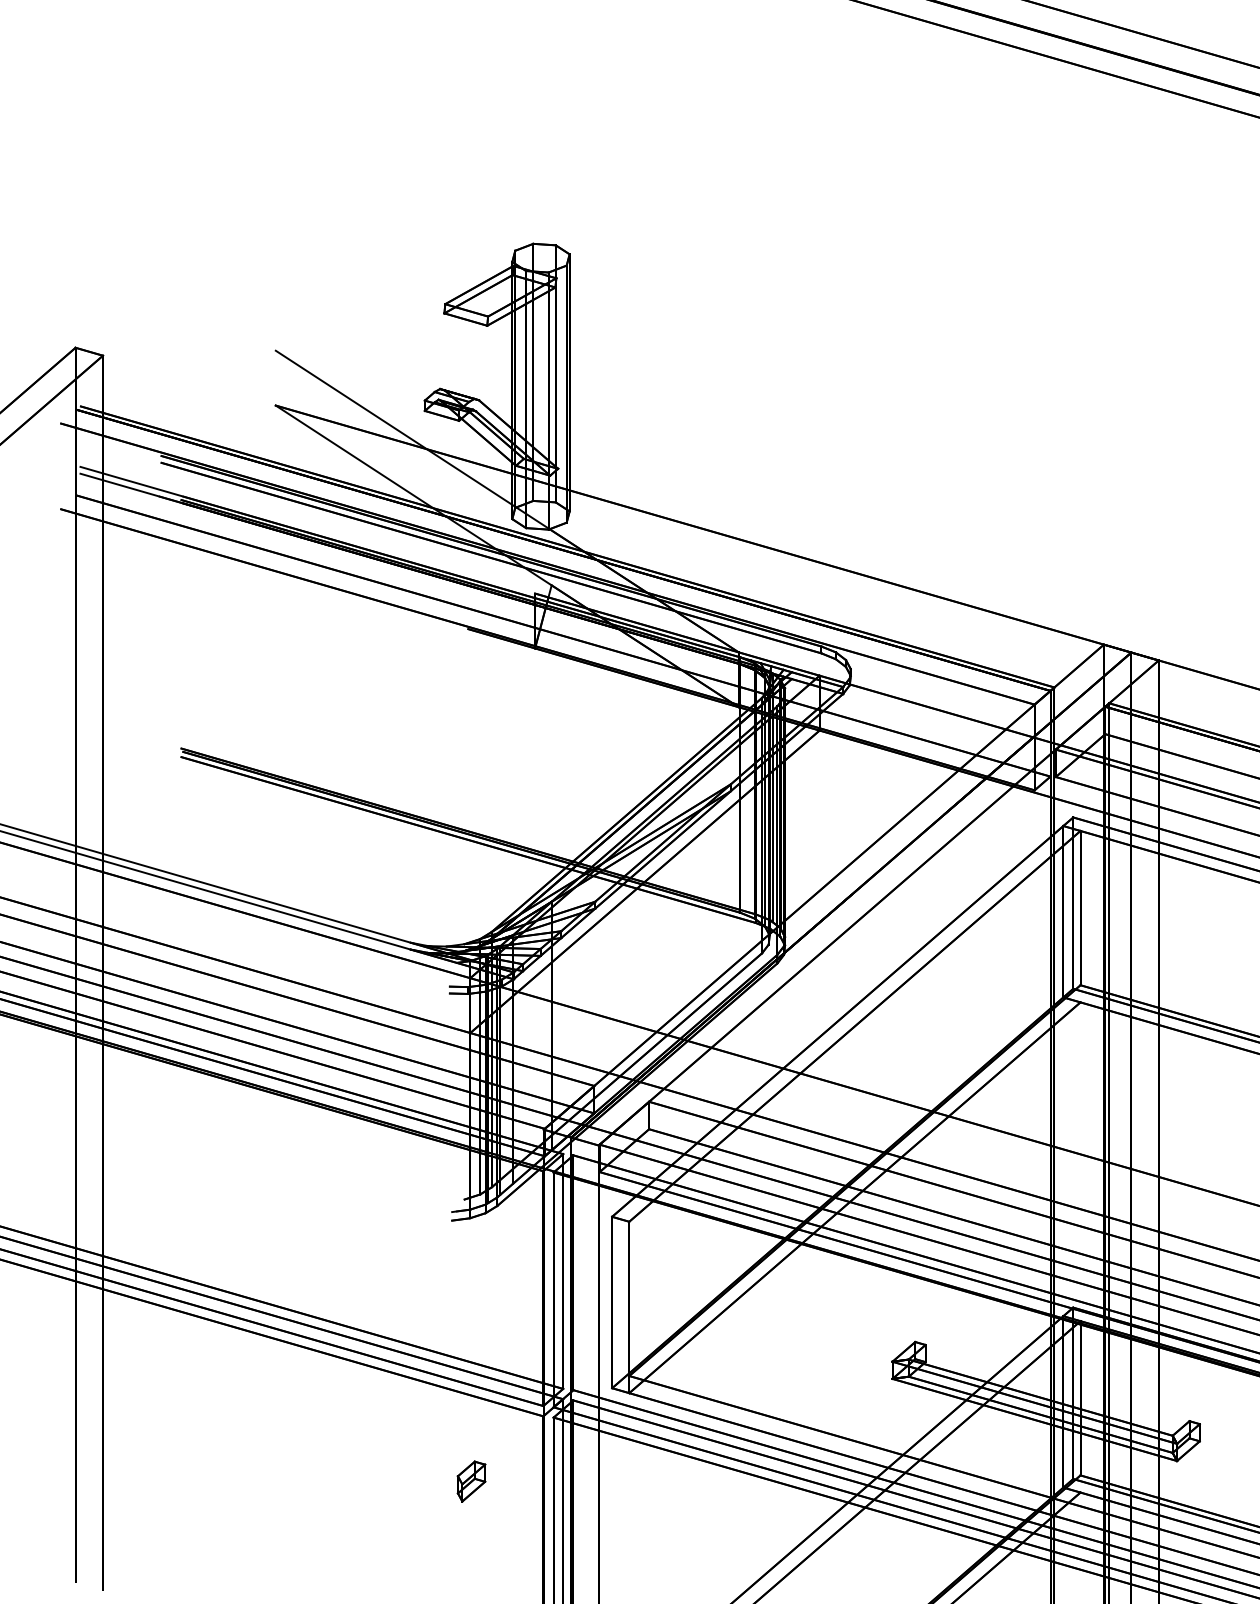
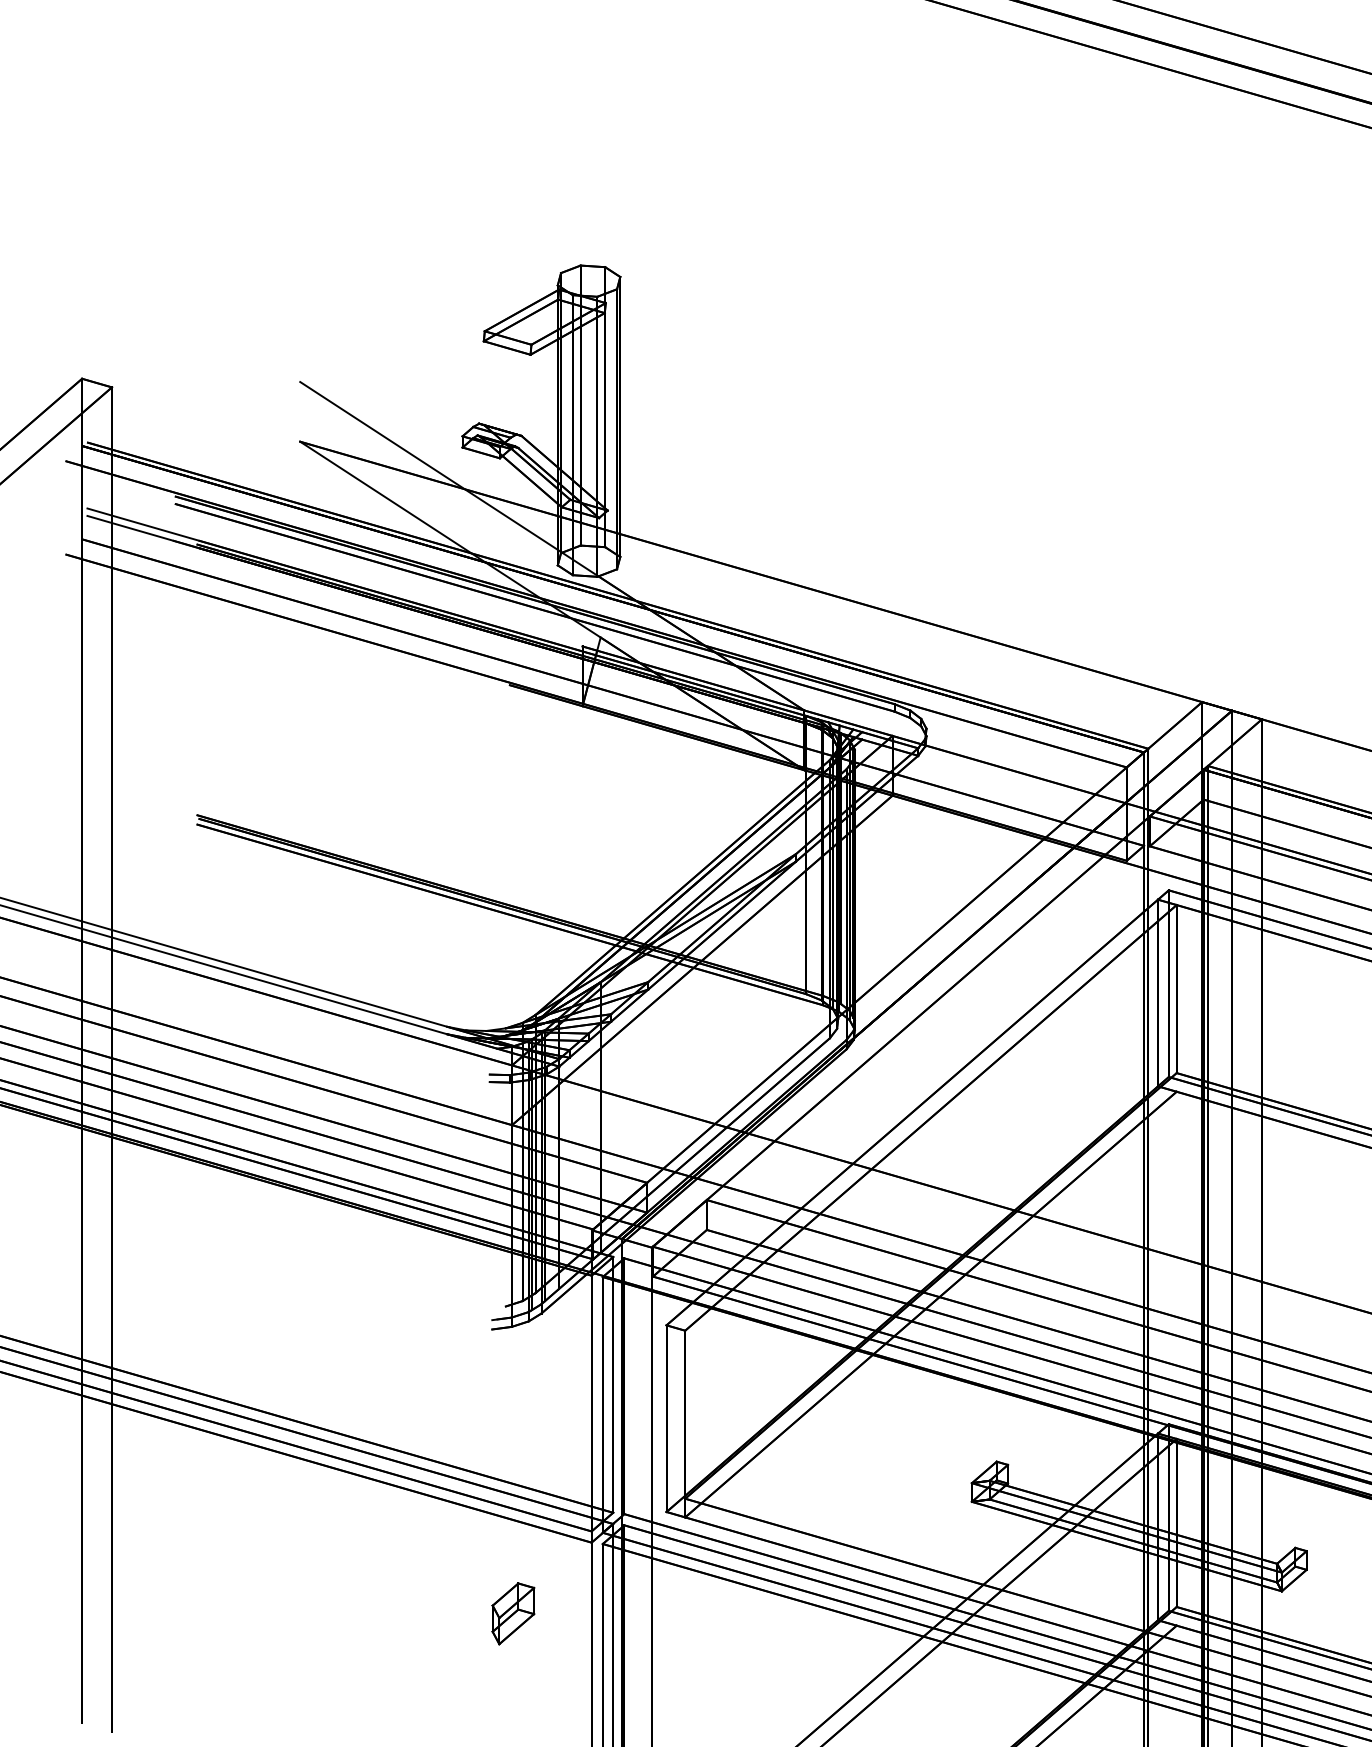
part: (471, 1481) -> (513, 1613), size x1.4

